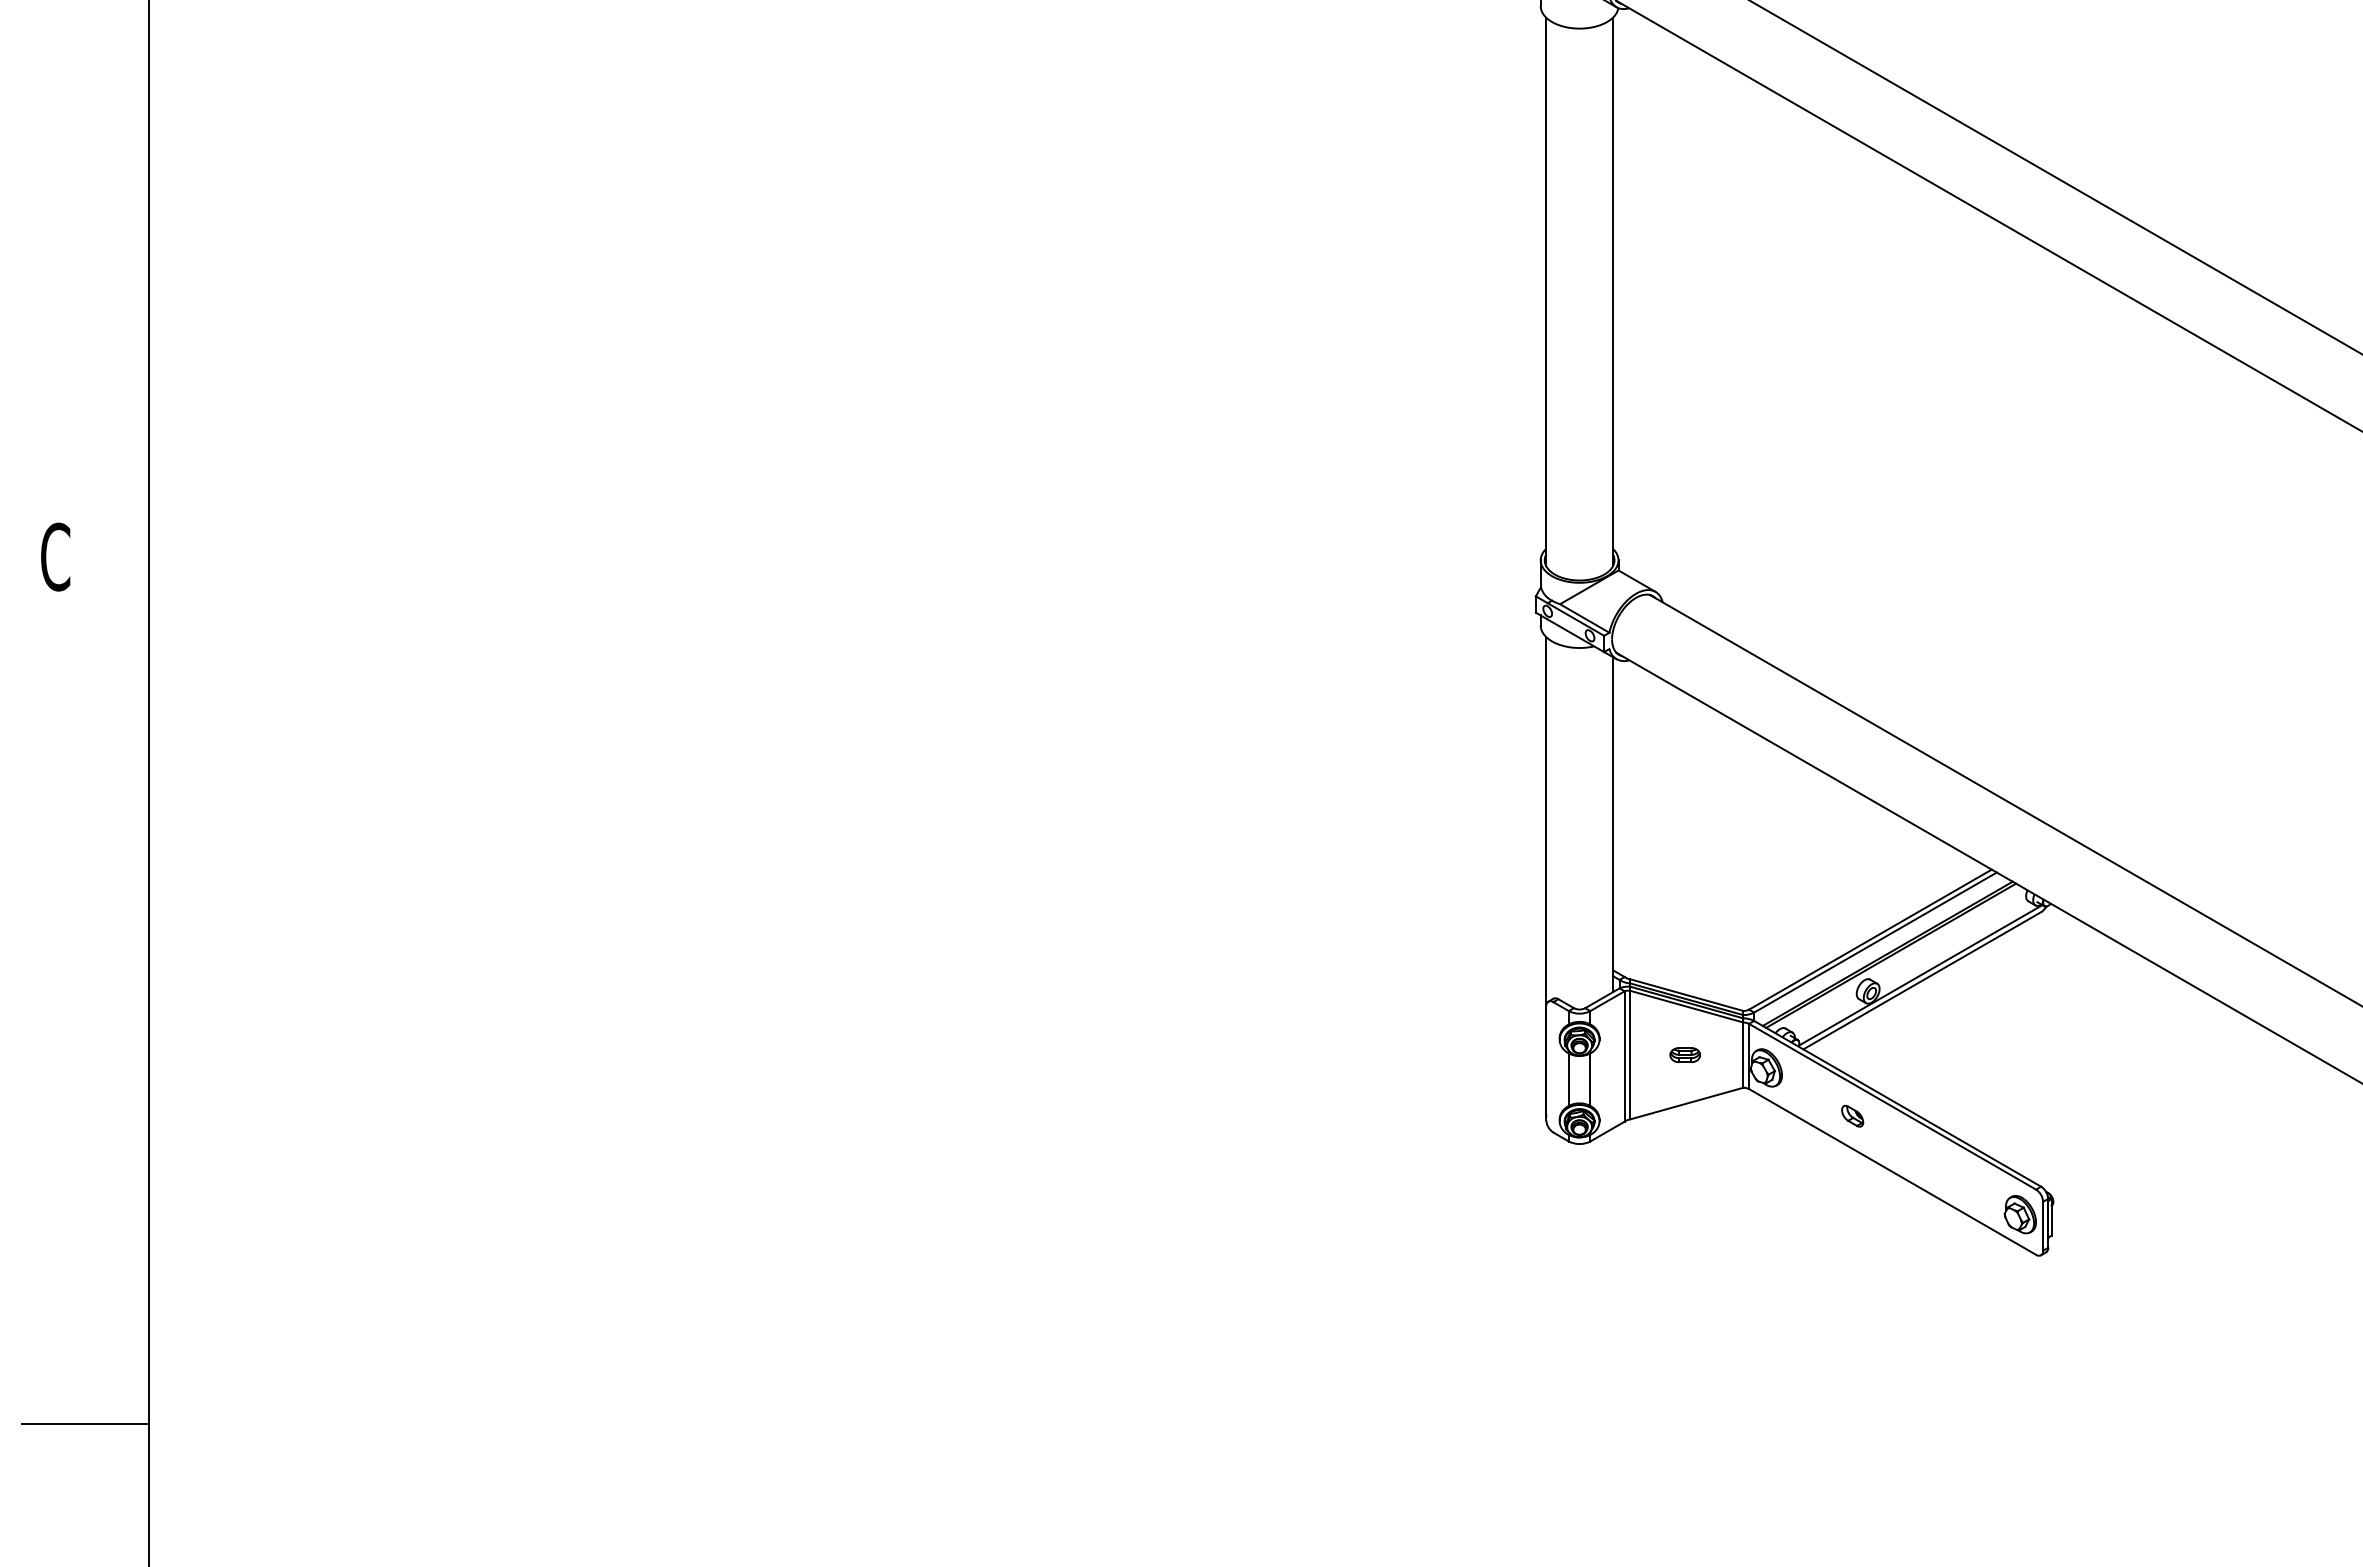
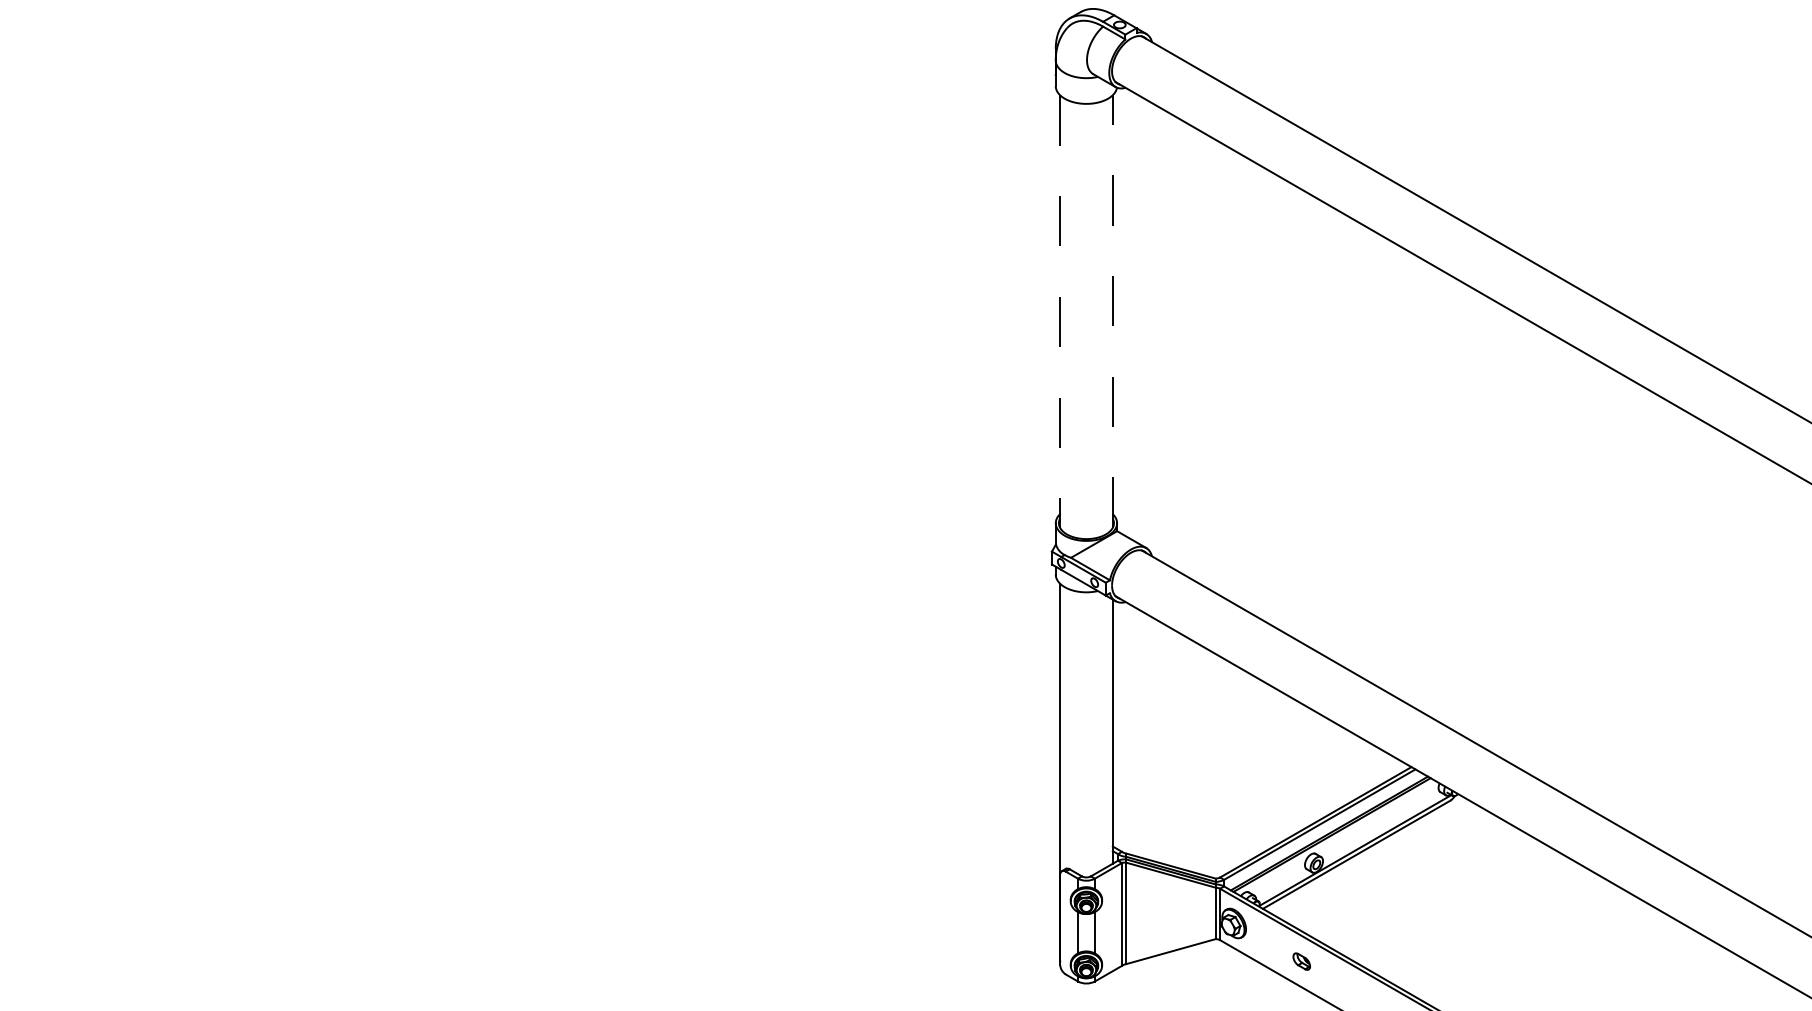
line: (1613, 291) -> (1113, 311), solid -> dashed
line: (1546, 292) -> (1060, 311), solid -> dashed
part: (1685, 1055) -> (1169, 913), removed

